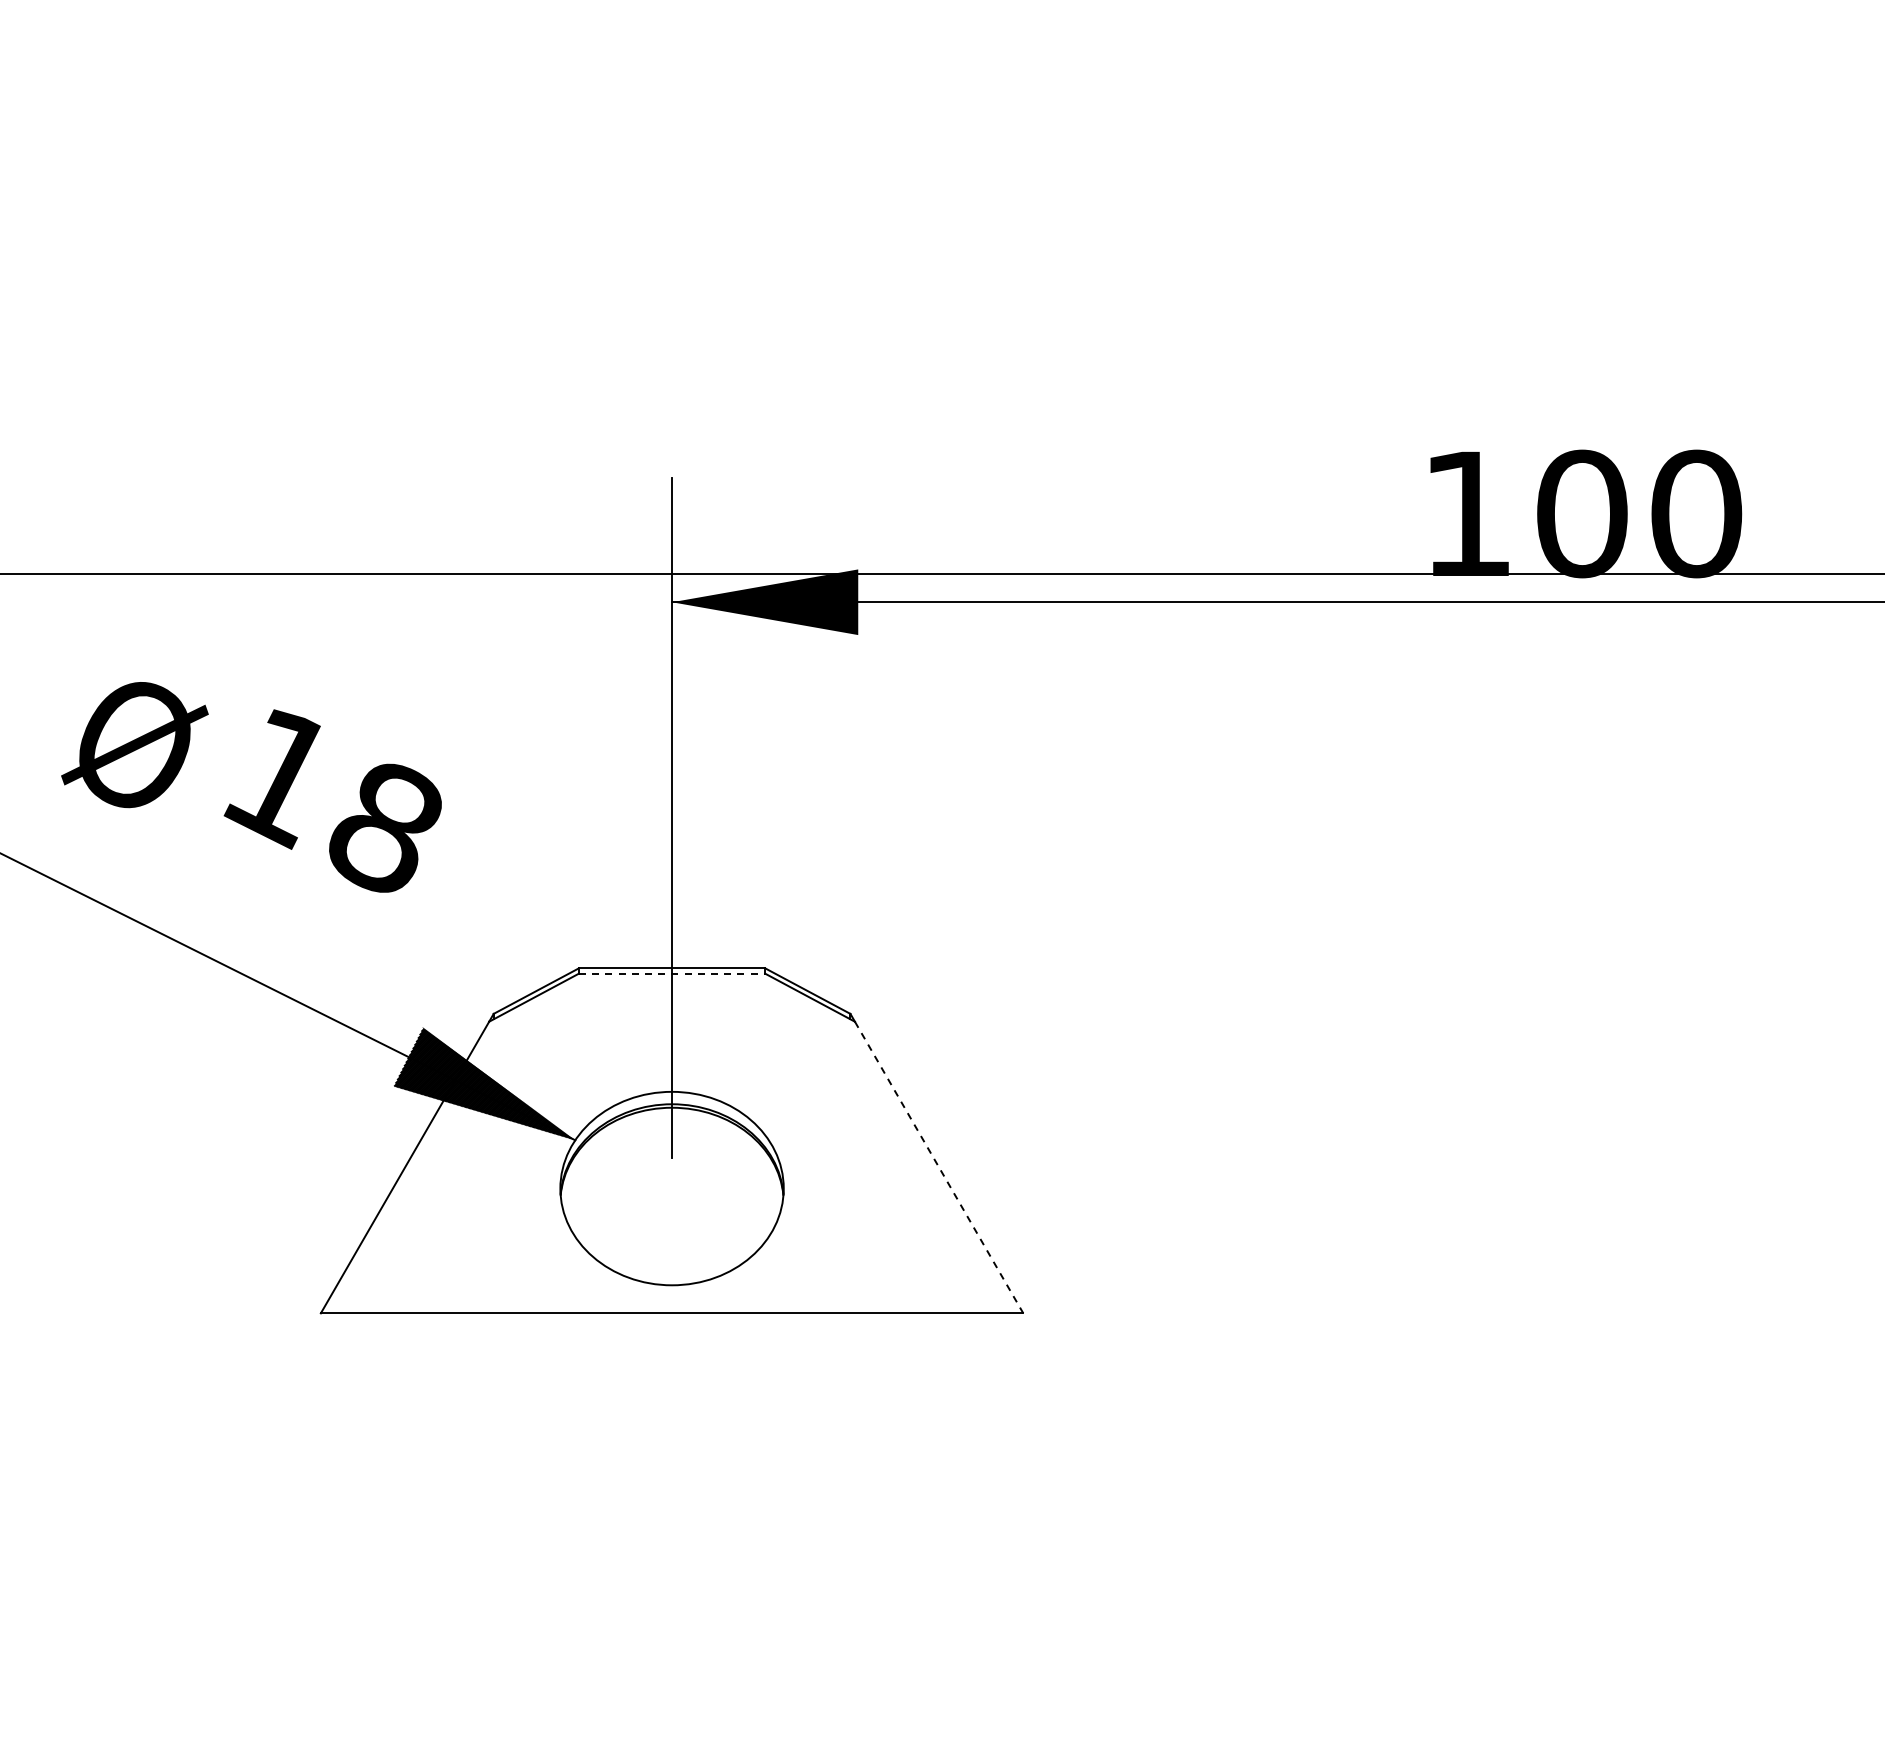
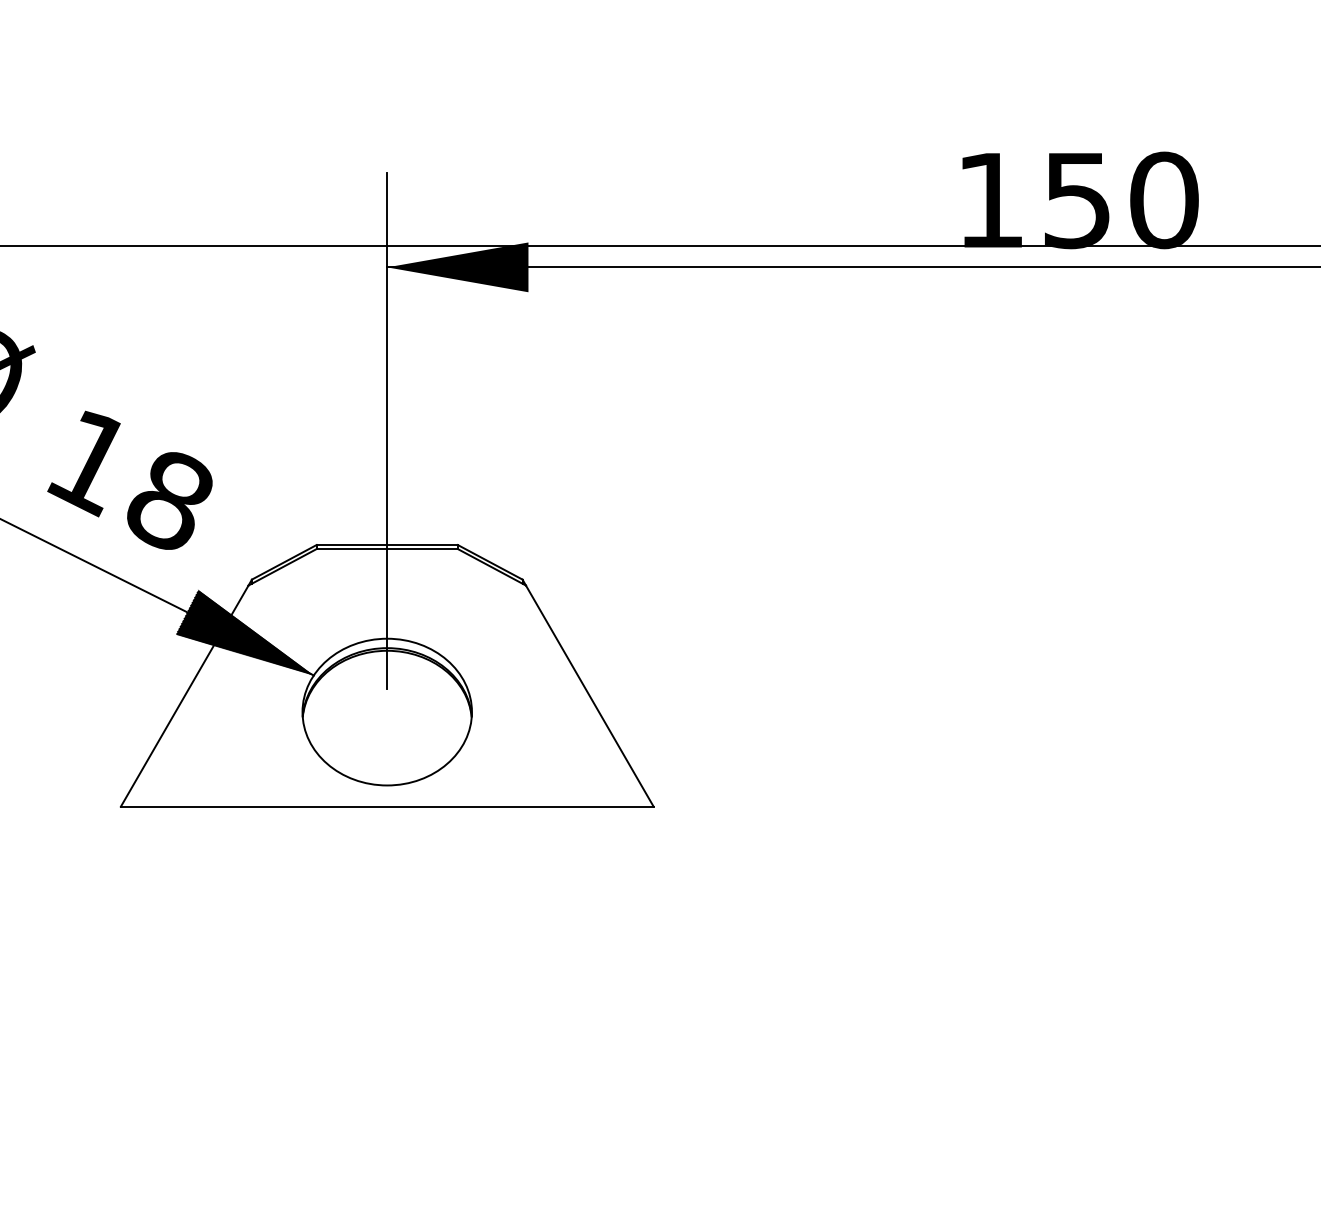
text: (1582, 513) -> (1077, 200), 100 -> 150
text: (332, 800) -> (129, 479), moved
line: (672, 973) -> (387, 548), dashed -> solid
line: (939, 1167) -> (590, 696), dashed -> solid

